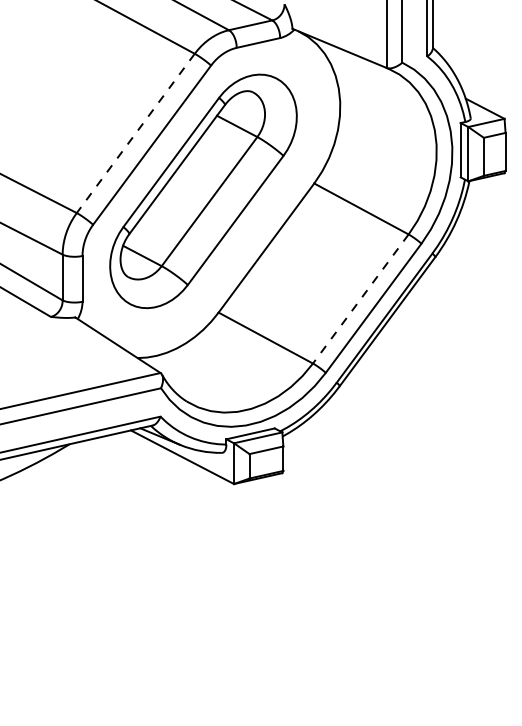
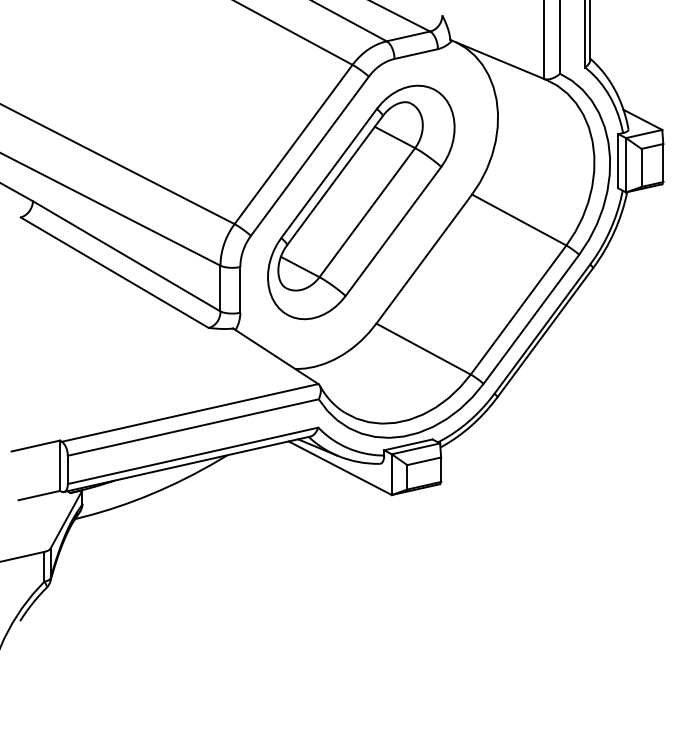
line: (135, 133) -> (293, 144), dashed -> solid
line: (360, 299) -> (518, 310), dashed -> solid

